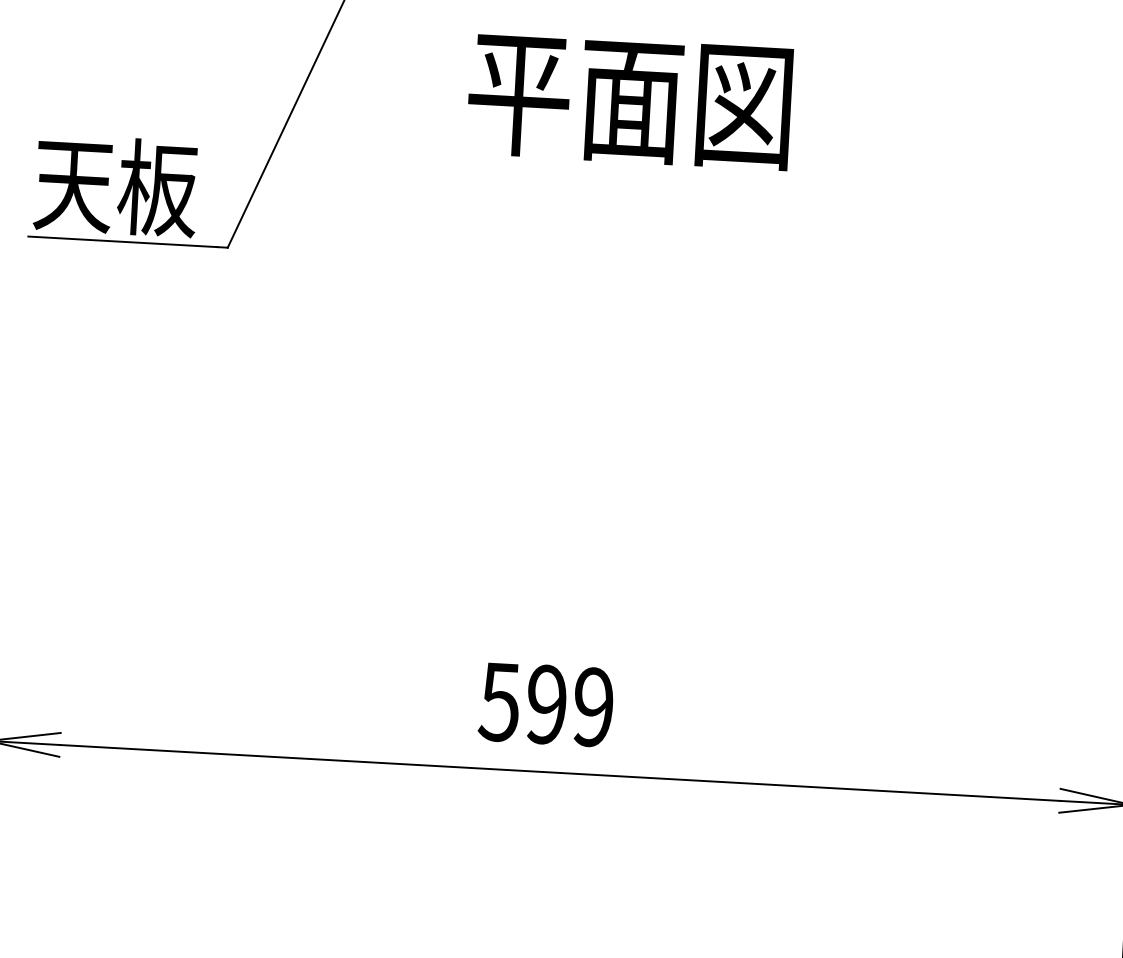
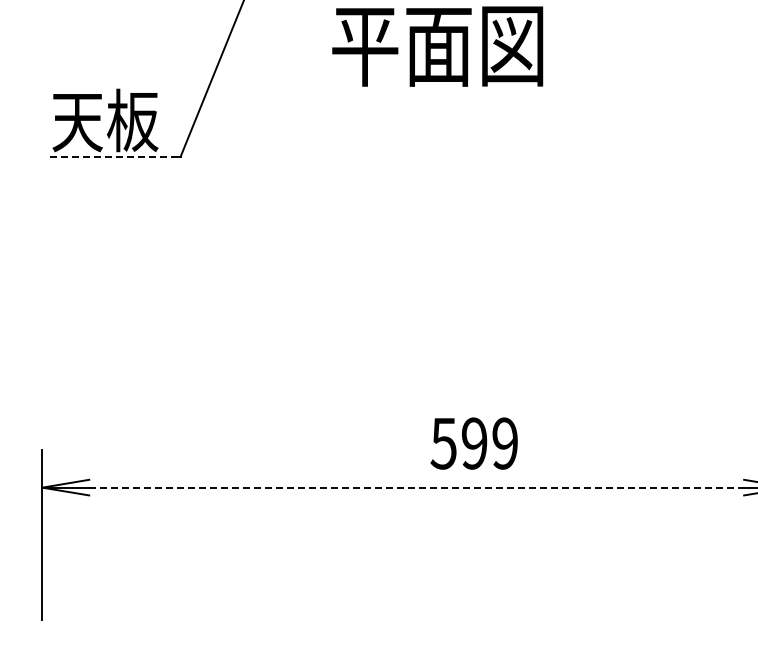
line: (122, 241) -> (111, 156), solid -> dashed
text: (545, 704) -> (473, 443), moved
line: (561, 772) -> (417, 487), solid -> dashed

